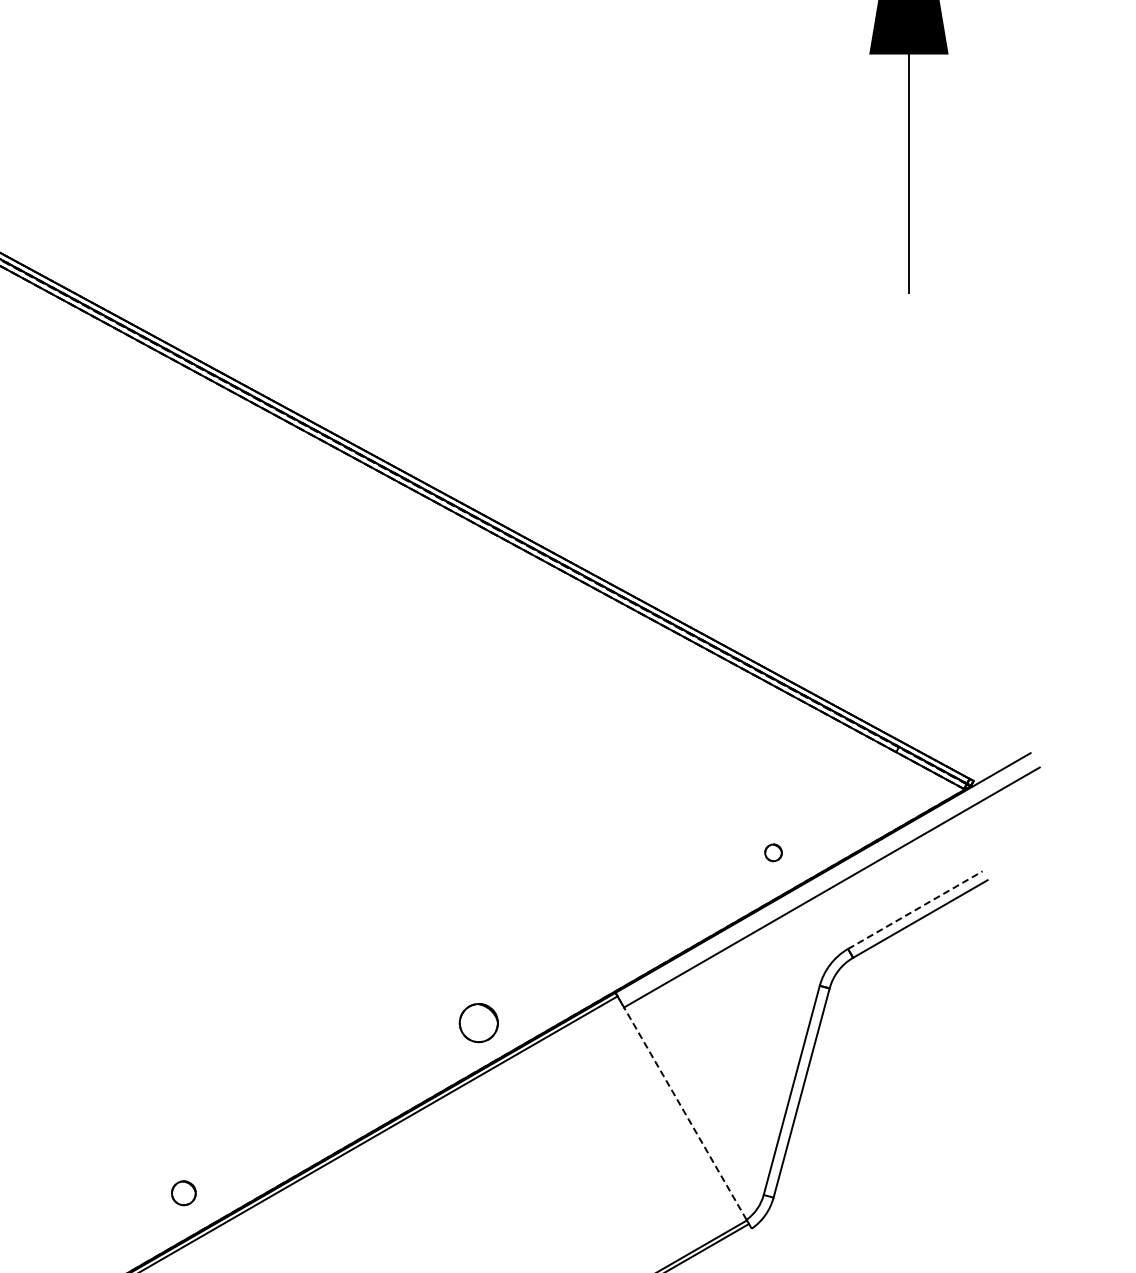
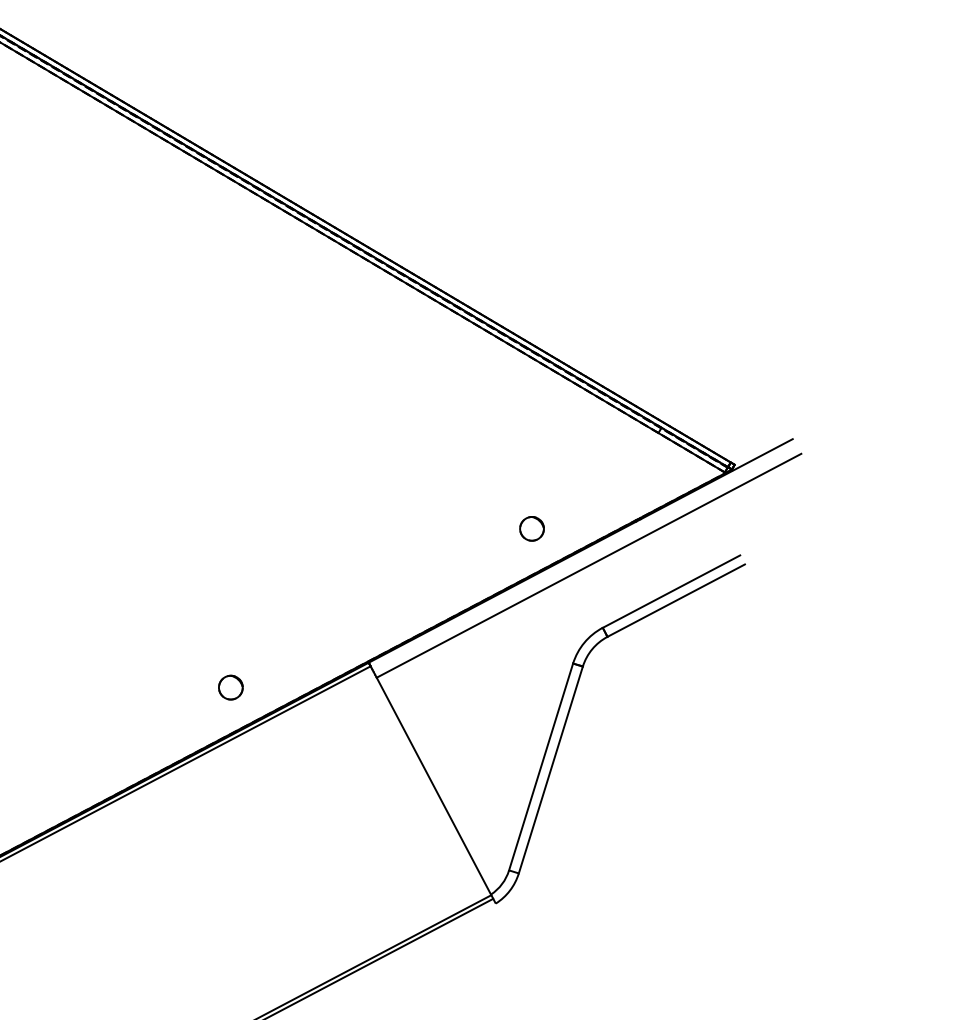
part: (773, 852) -> (531, 528), size x1.43
line: (915, 910) -> (671, 591), dashed -> solid
part: (478, 1022) -> (230, 687), size x0.62
line: (685, 1113) -> (434, 785), dashed -> solid

